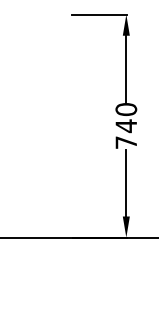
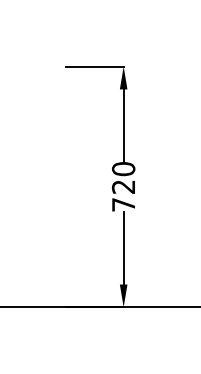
text: (126, 125) -> (123, 186), 740 -> 720

